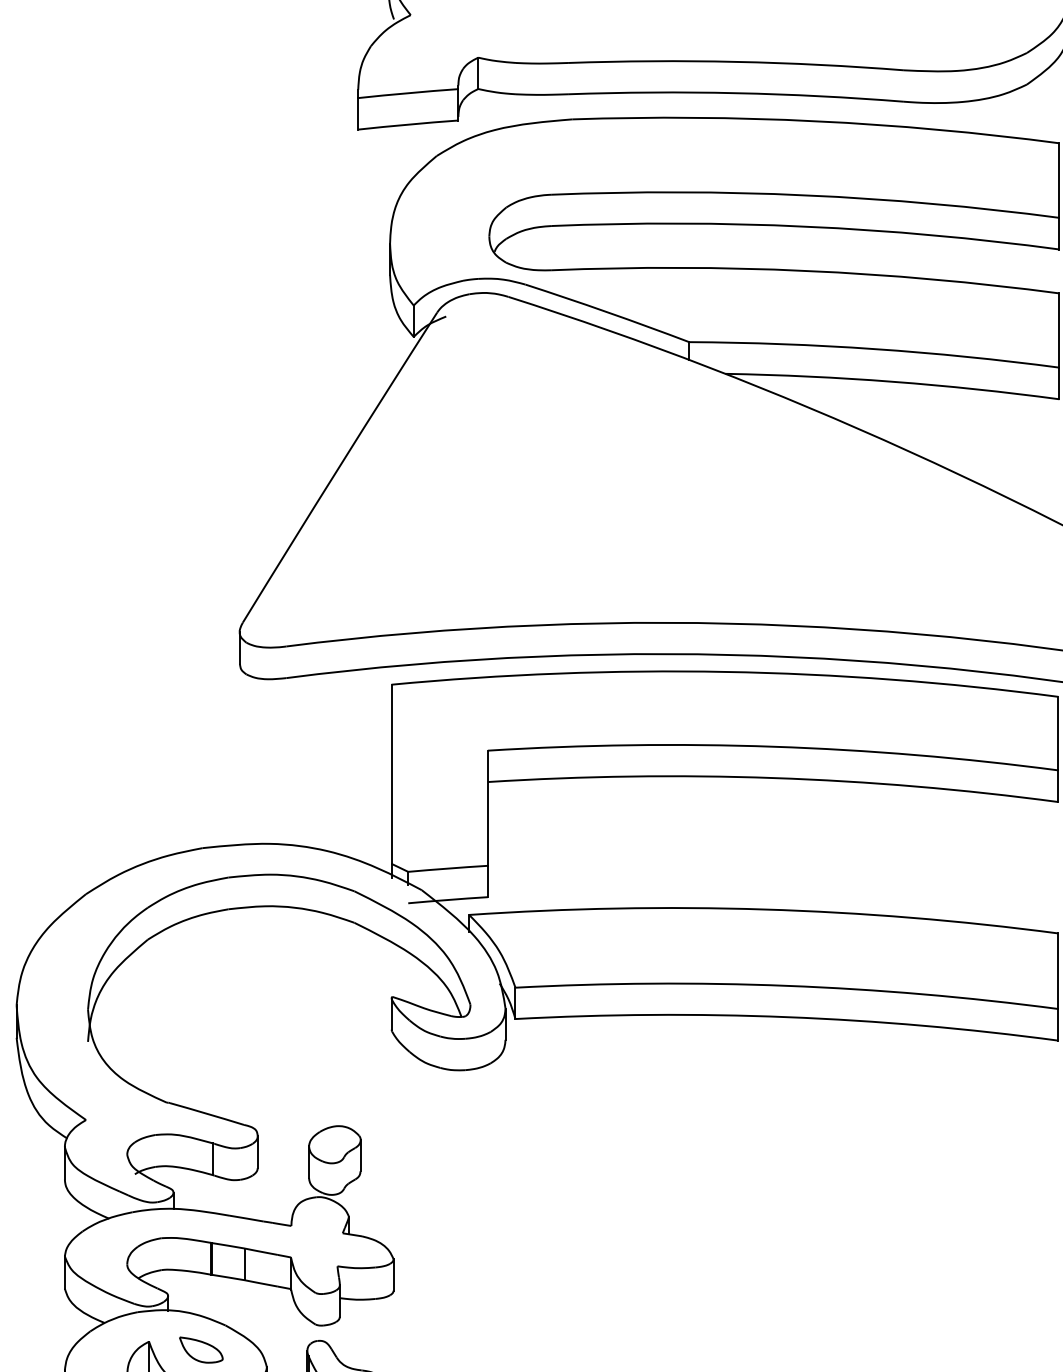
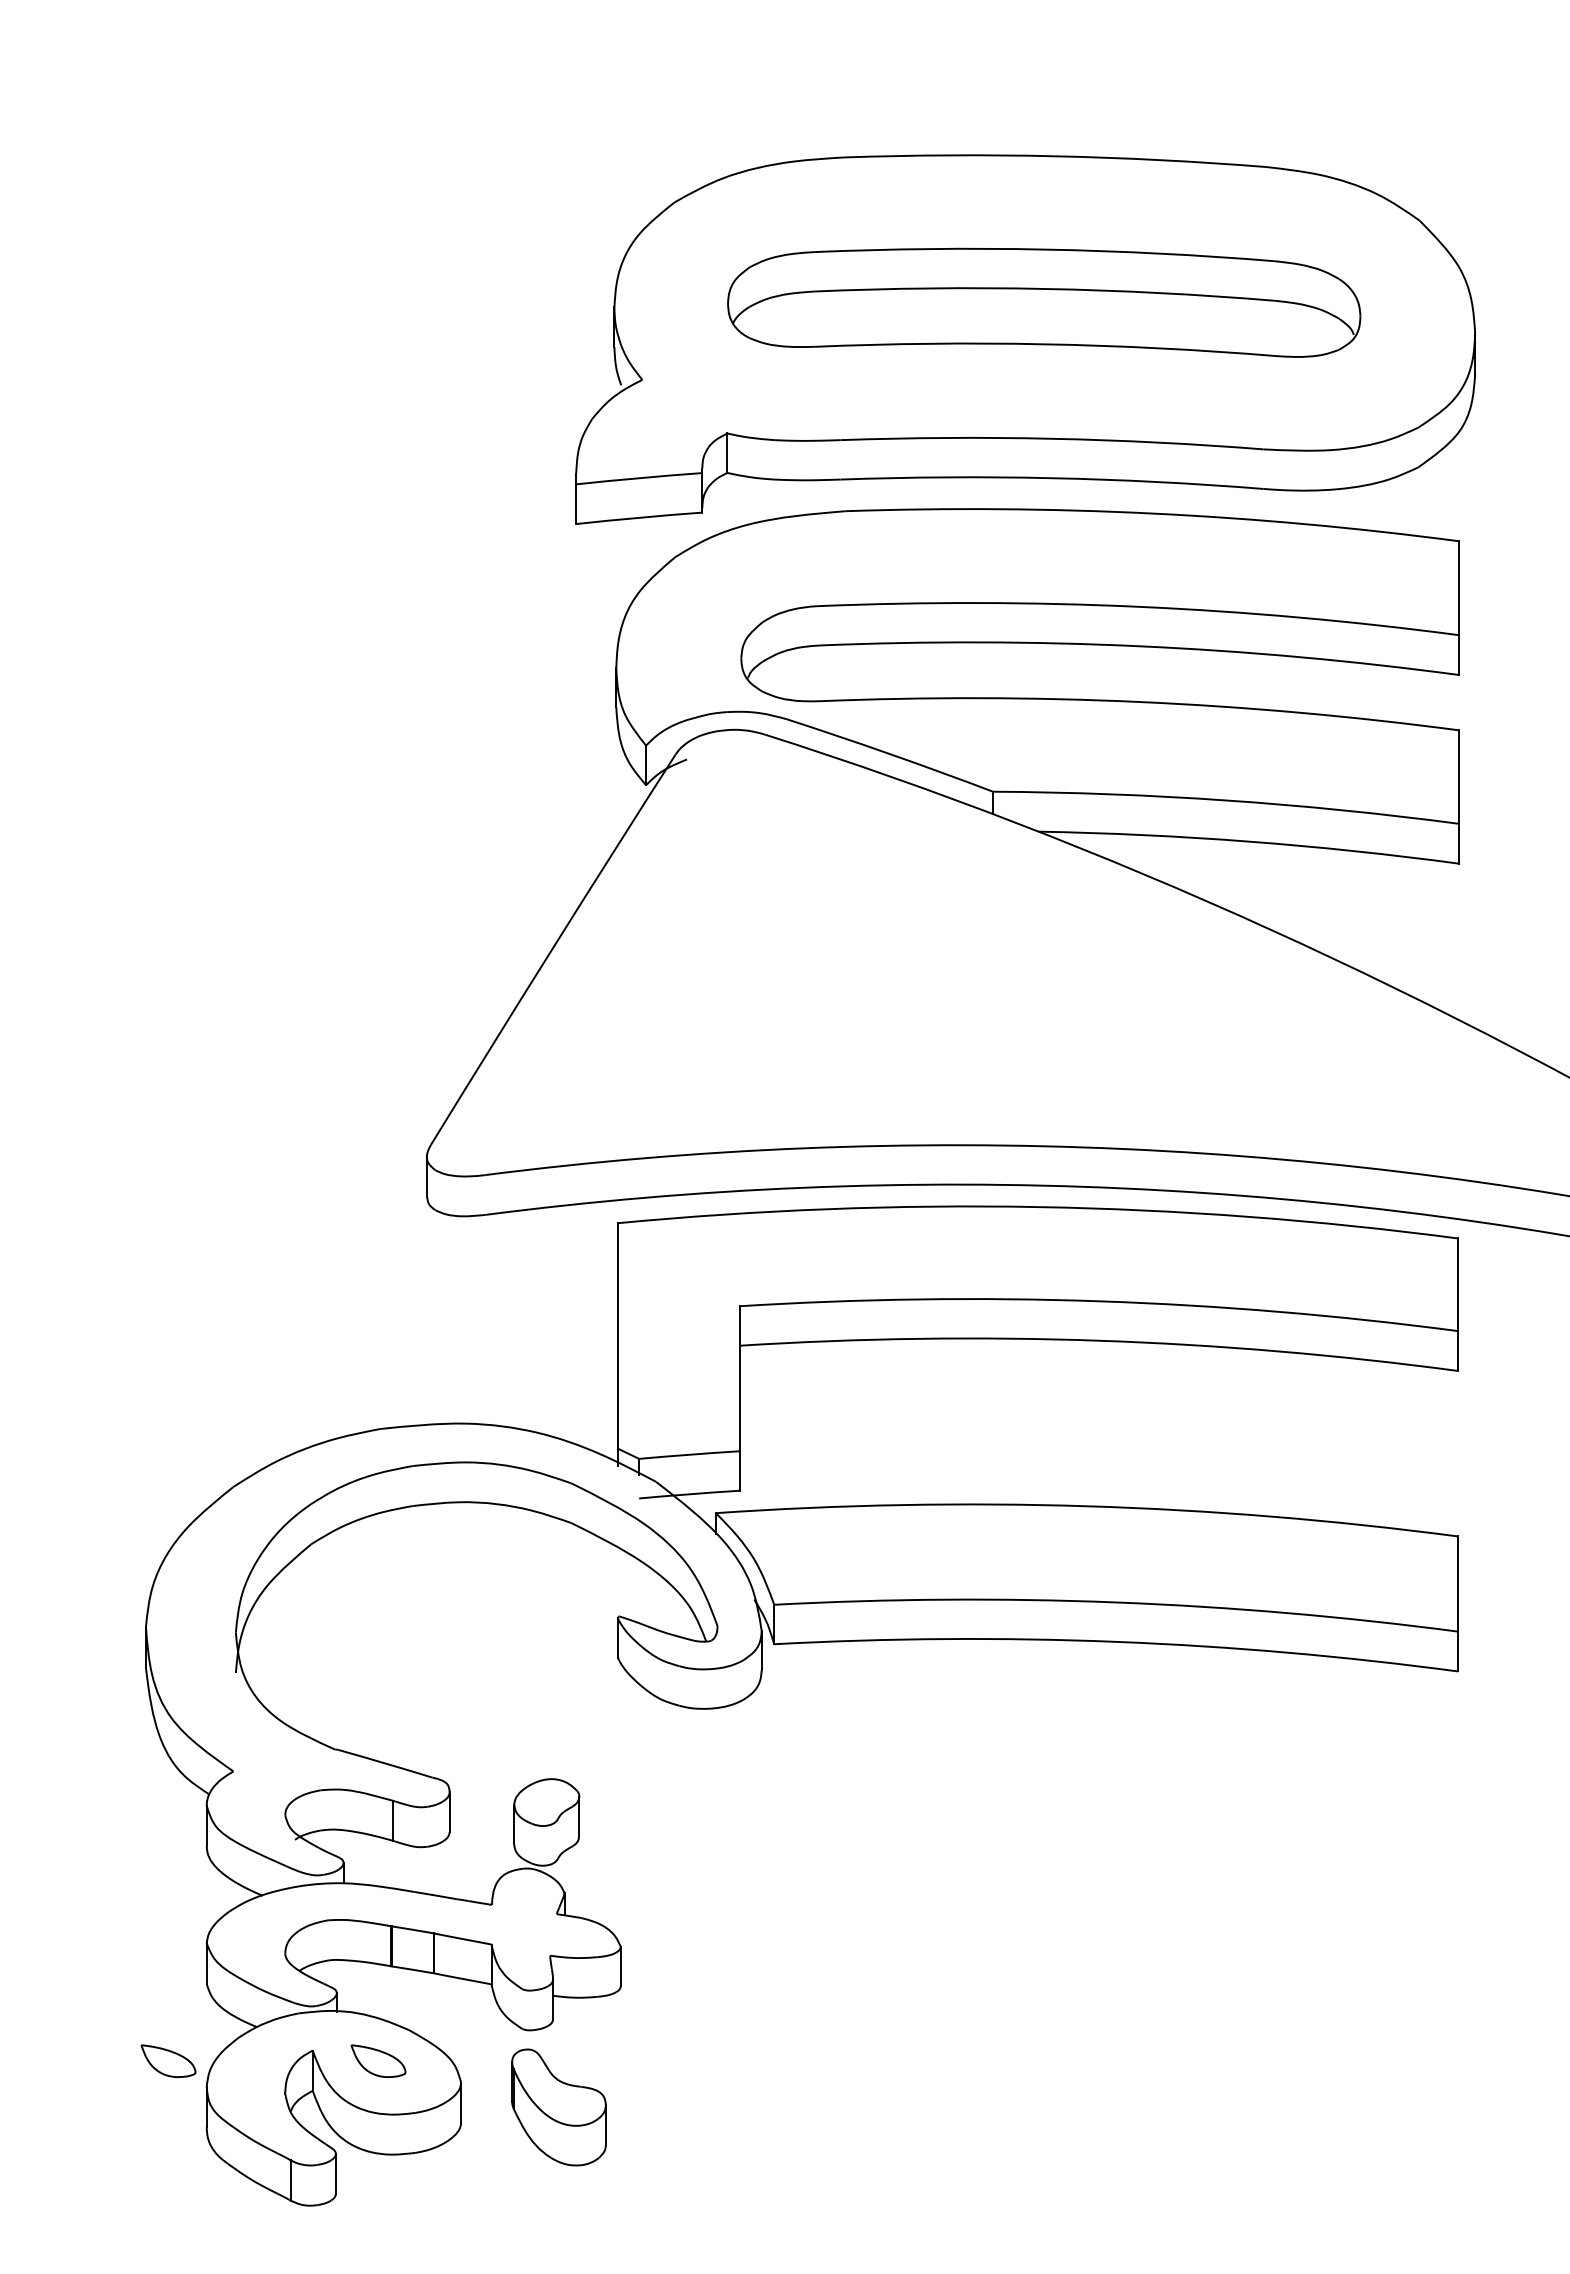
part: (34, 1349) -> (168, 2060), added

